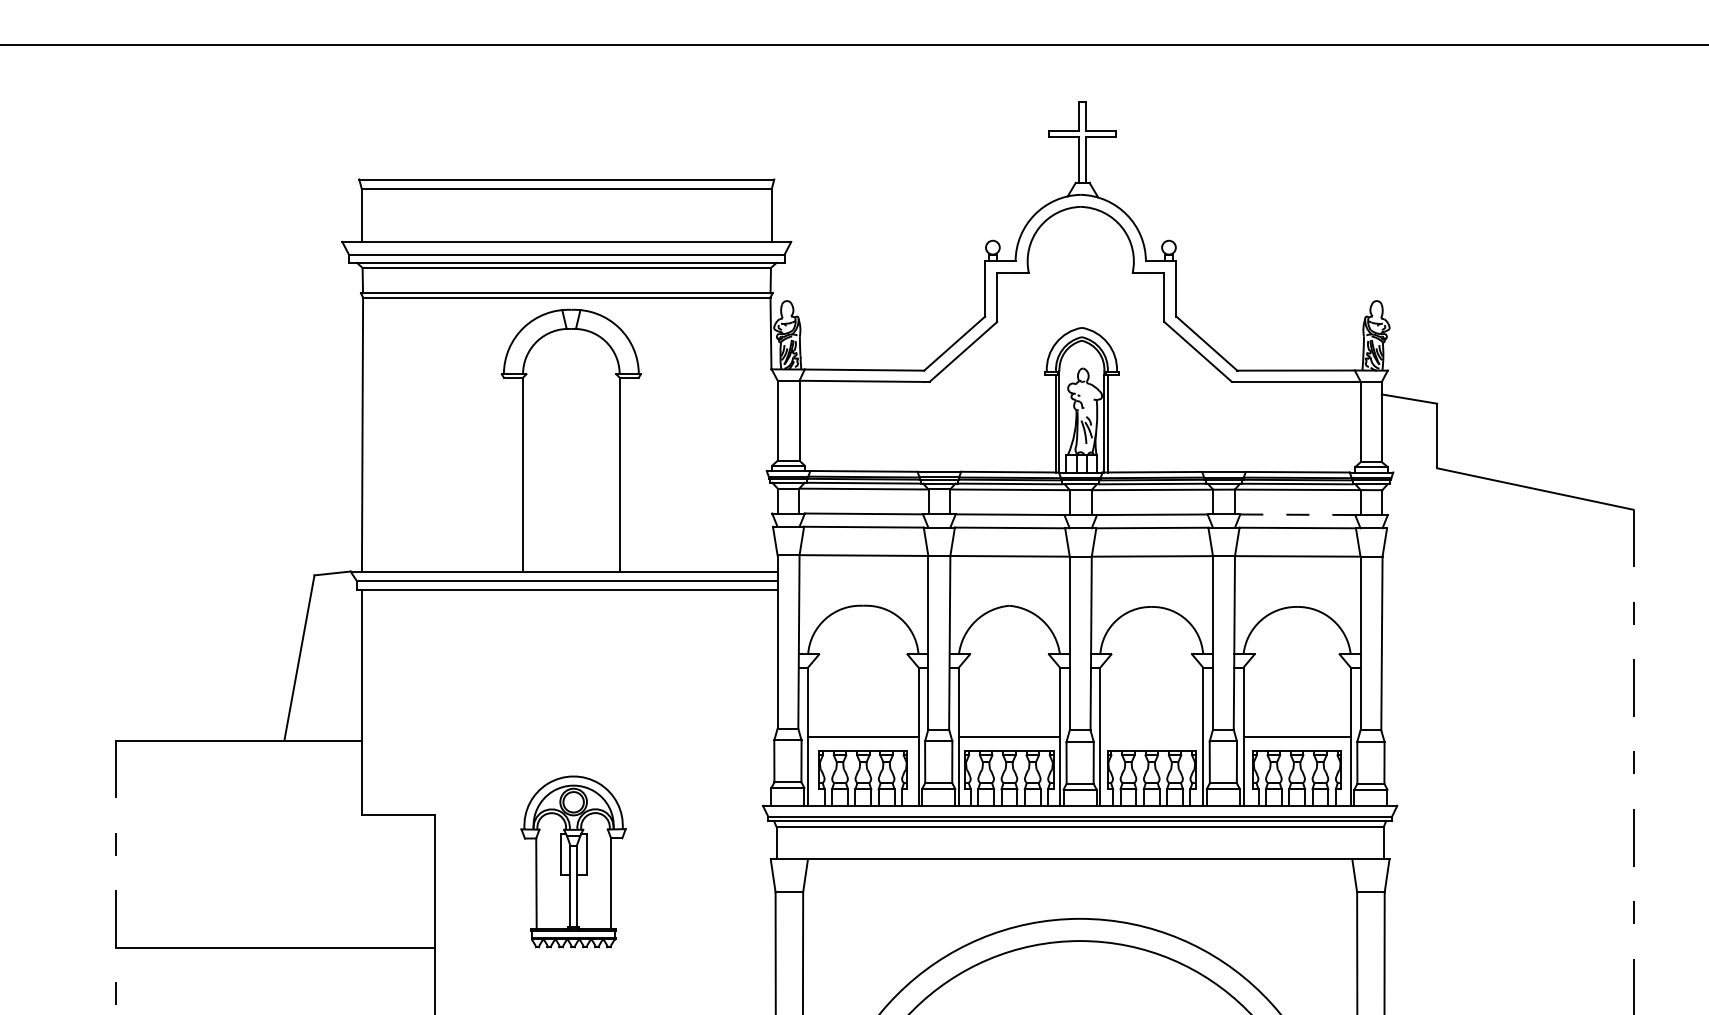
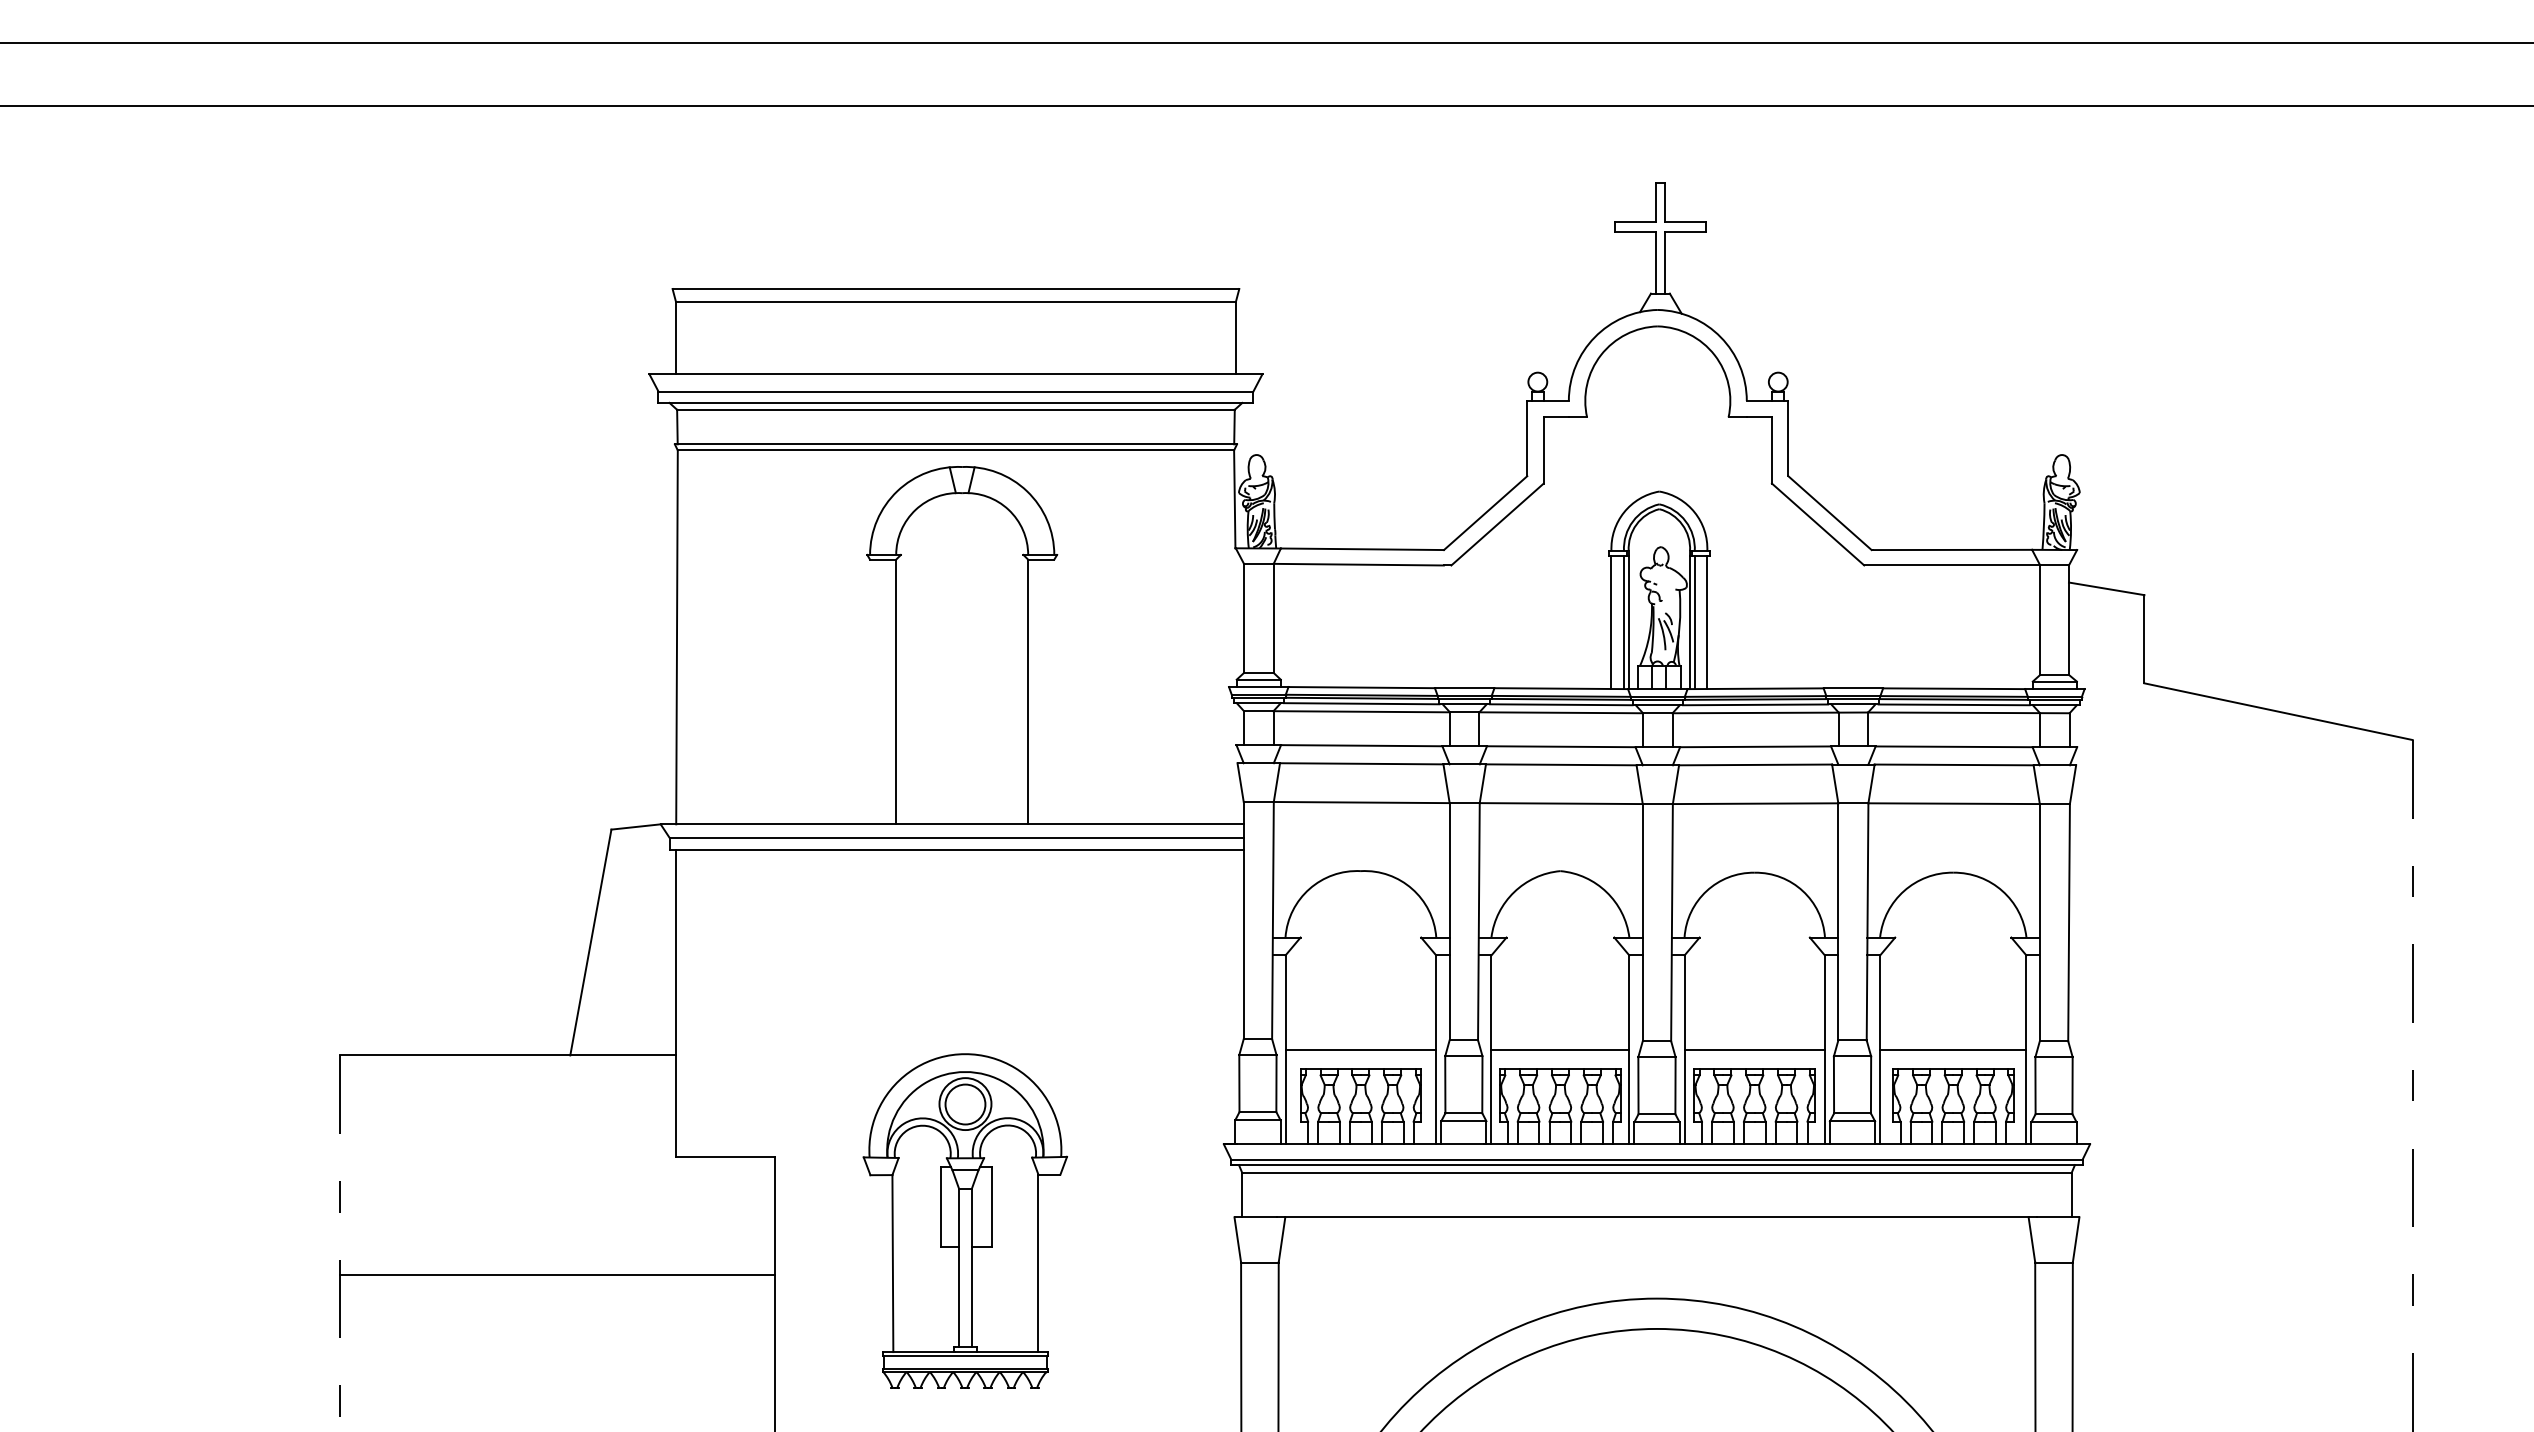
line: (1046, 423) -> (1611, 622), added
line: (1117, 423) -> (1707, 622), added
line: (1298, 514) -> (1954, 746), dashed -> solid
line: (1151, 736) -> (1754, 1049), added
part: (573, 861) -> (964, 1220), size x1.43
line: (275, 948) -> (557, 1275), moved

